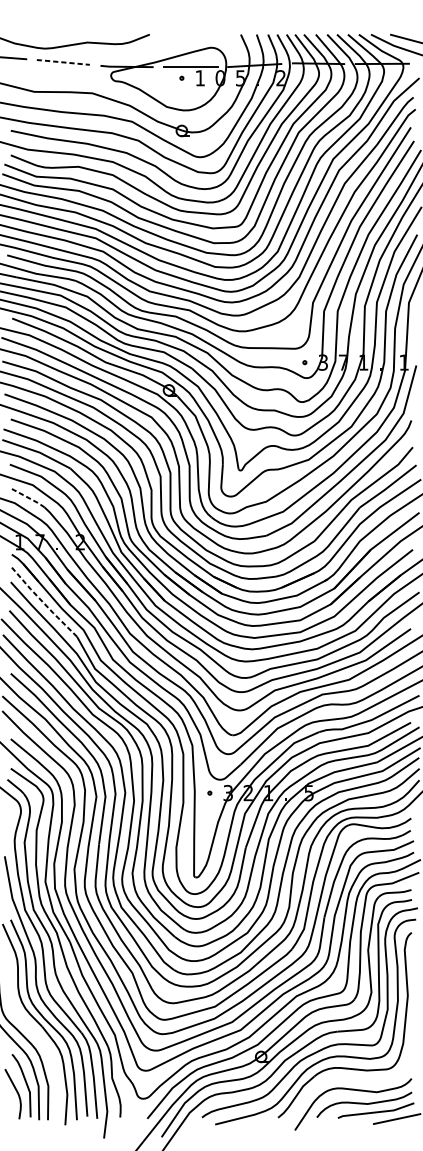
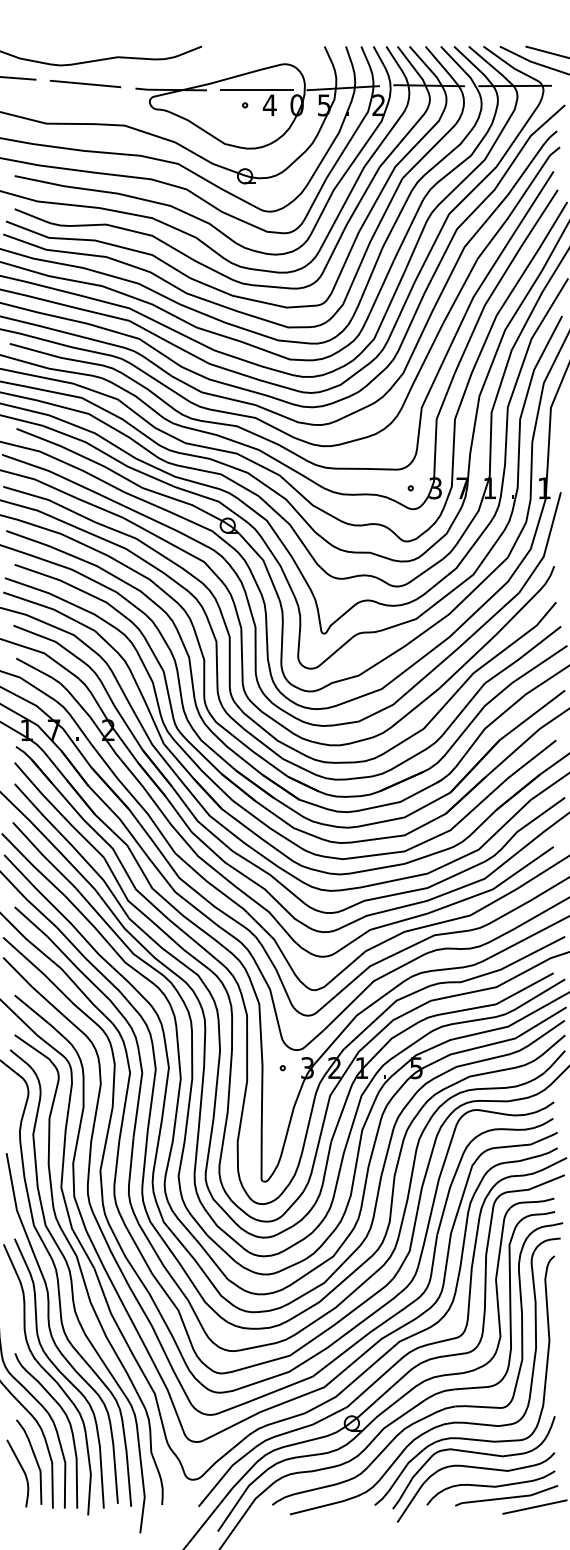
line: (62, 62) -> (84, 83), dashed -> solid
text: (199, 78) -> (269, 105), 1 -> 4
line: (29, 498) -> (39, 671), dashed -> solid
line: (42, 601) -> (57, 810), dashed -> solid
part: (50, 1054) -> (67, 1420), added
curve: (351, 1079) -> (473, 1453), added

